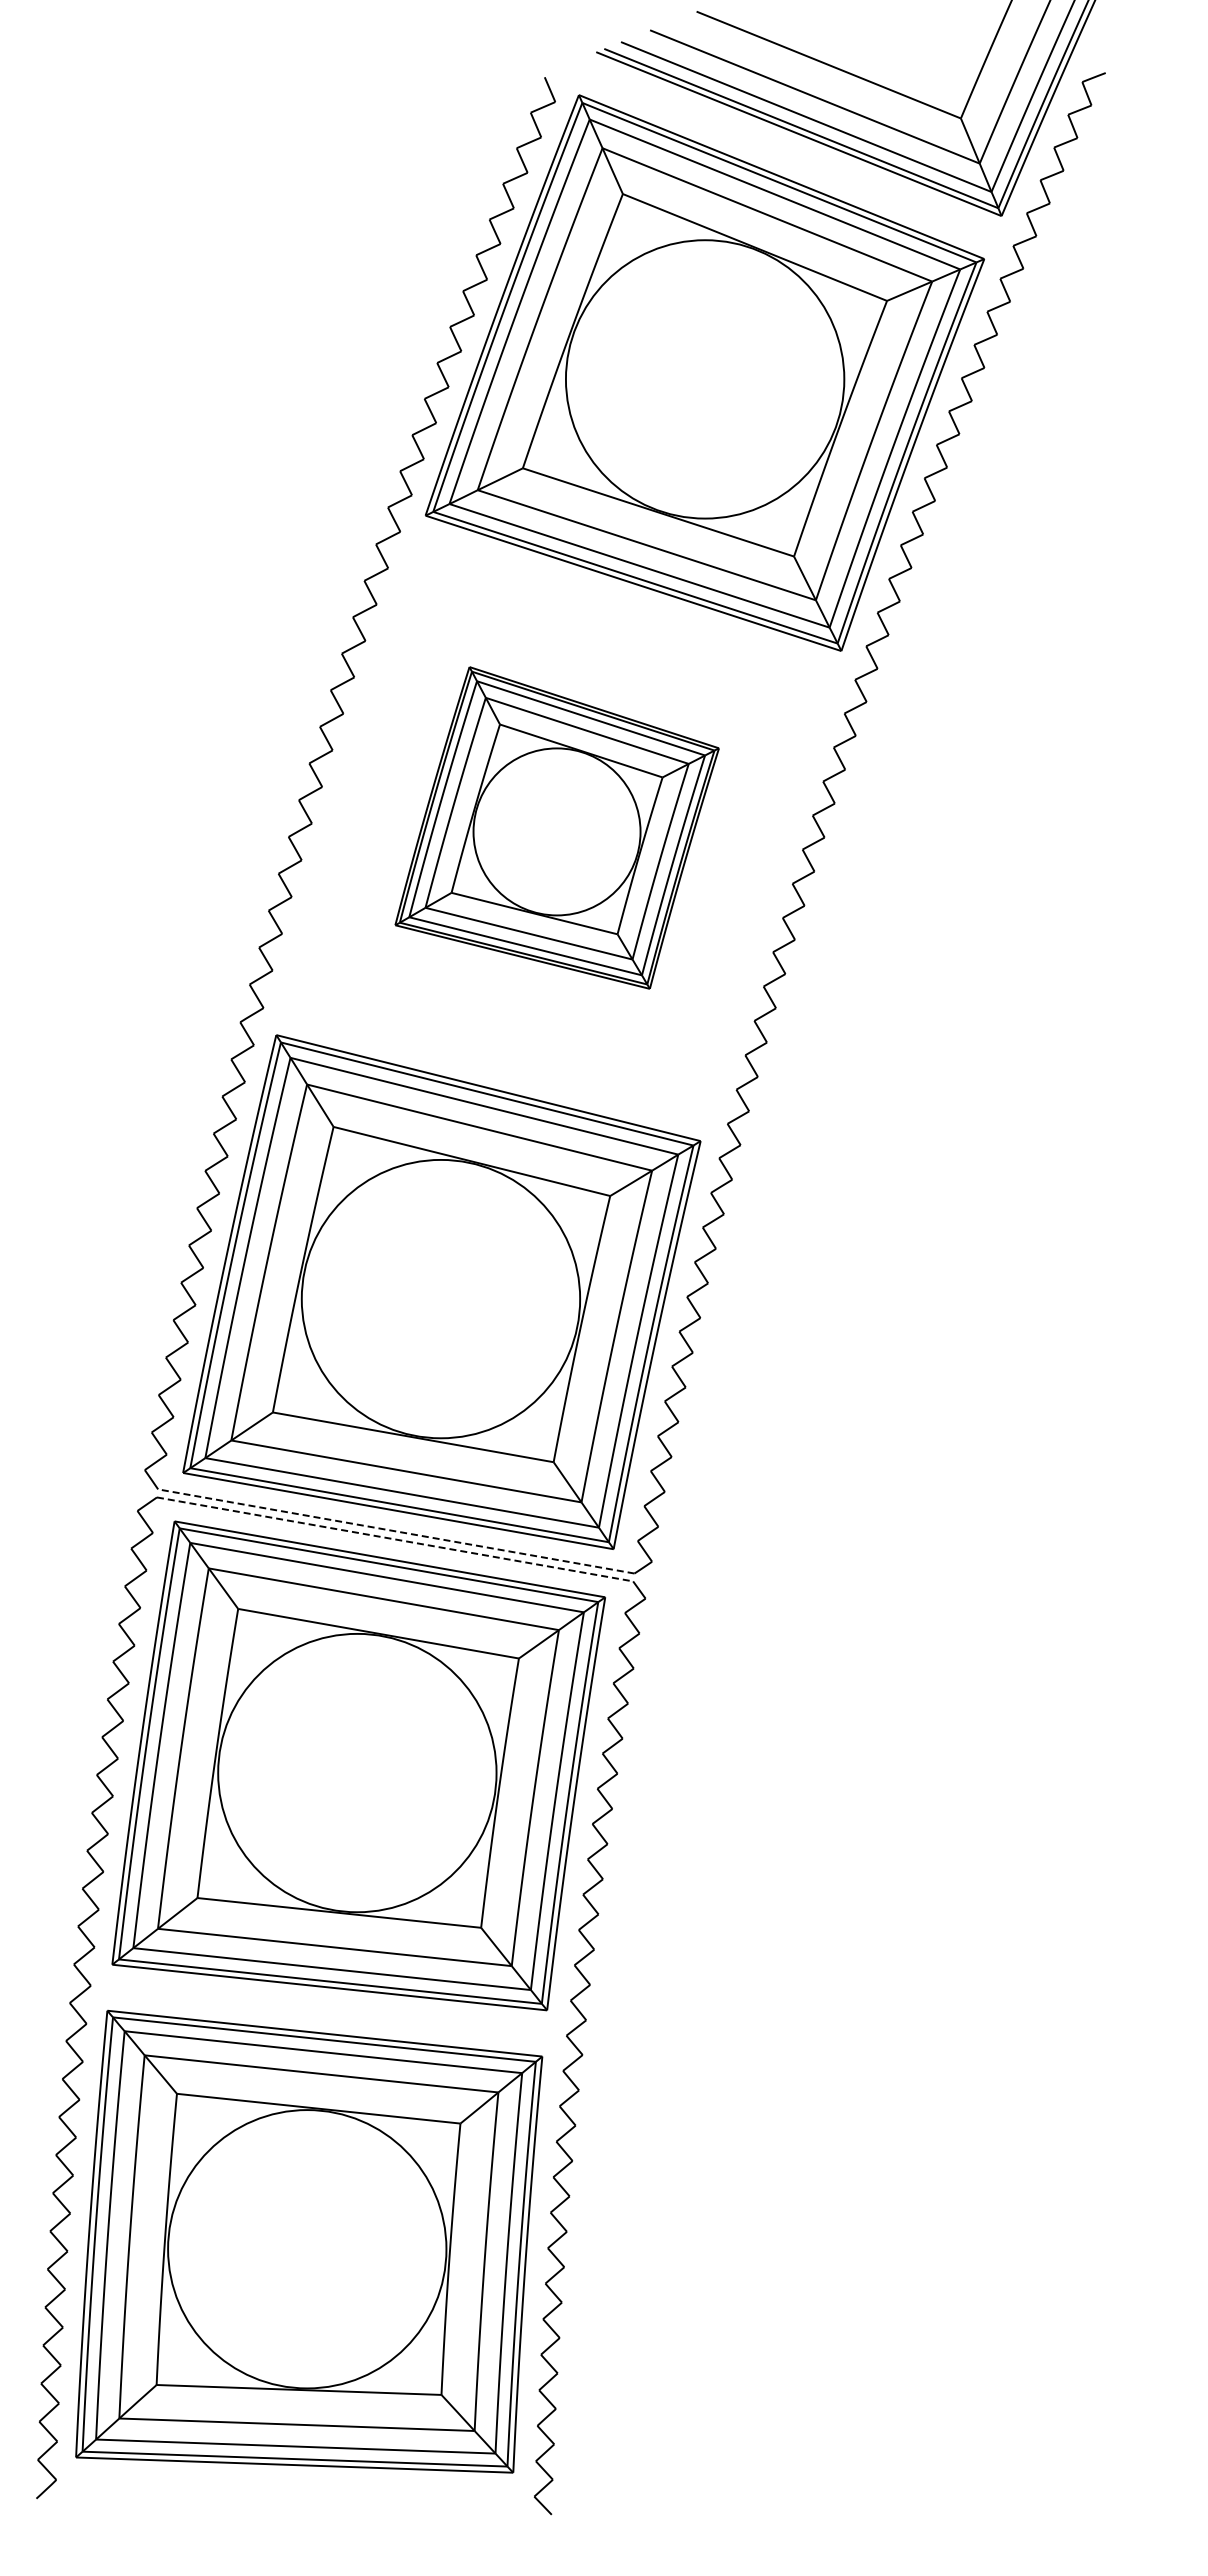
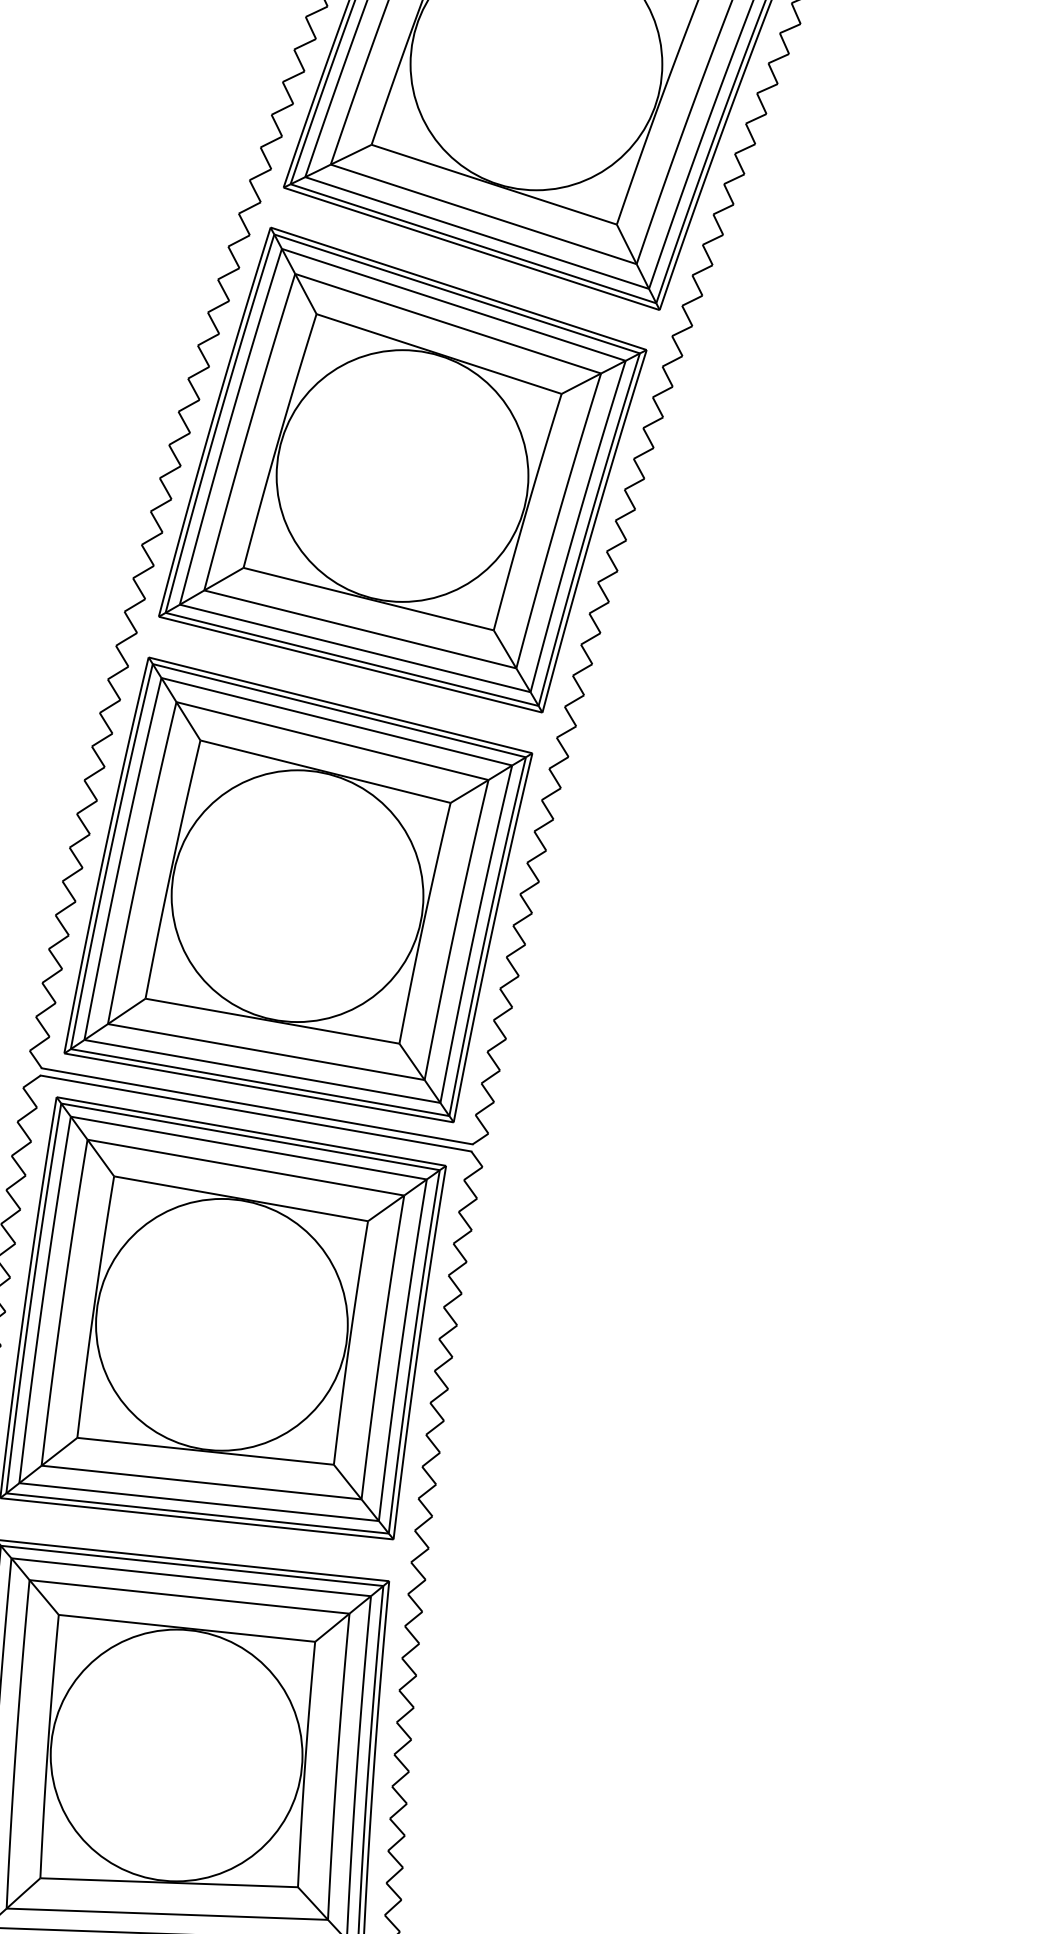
part: (556, 827) -> (402, 469), size x1.67
line: (396, 1531) -> (257, 1106), dashed -> solid
line: (395, 1539) -> (256, 1113), dashed -> solid

